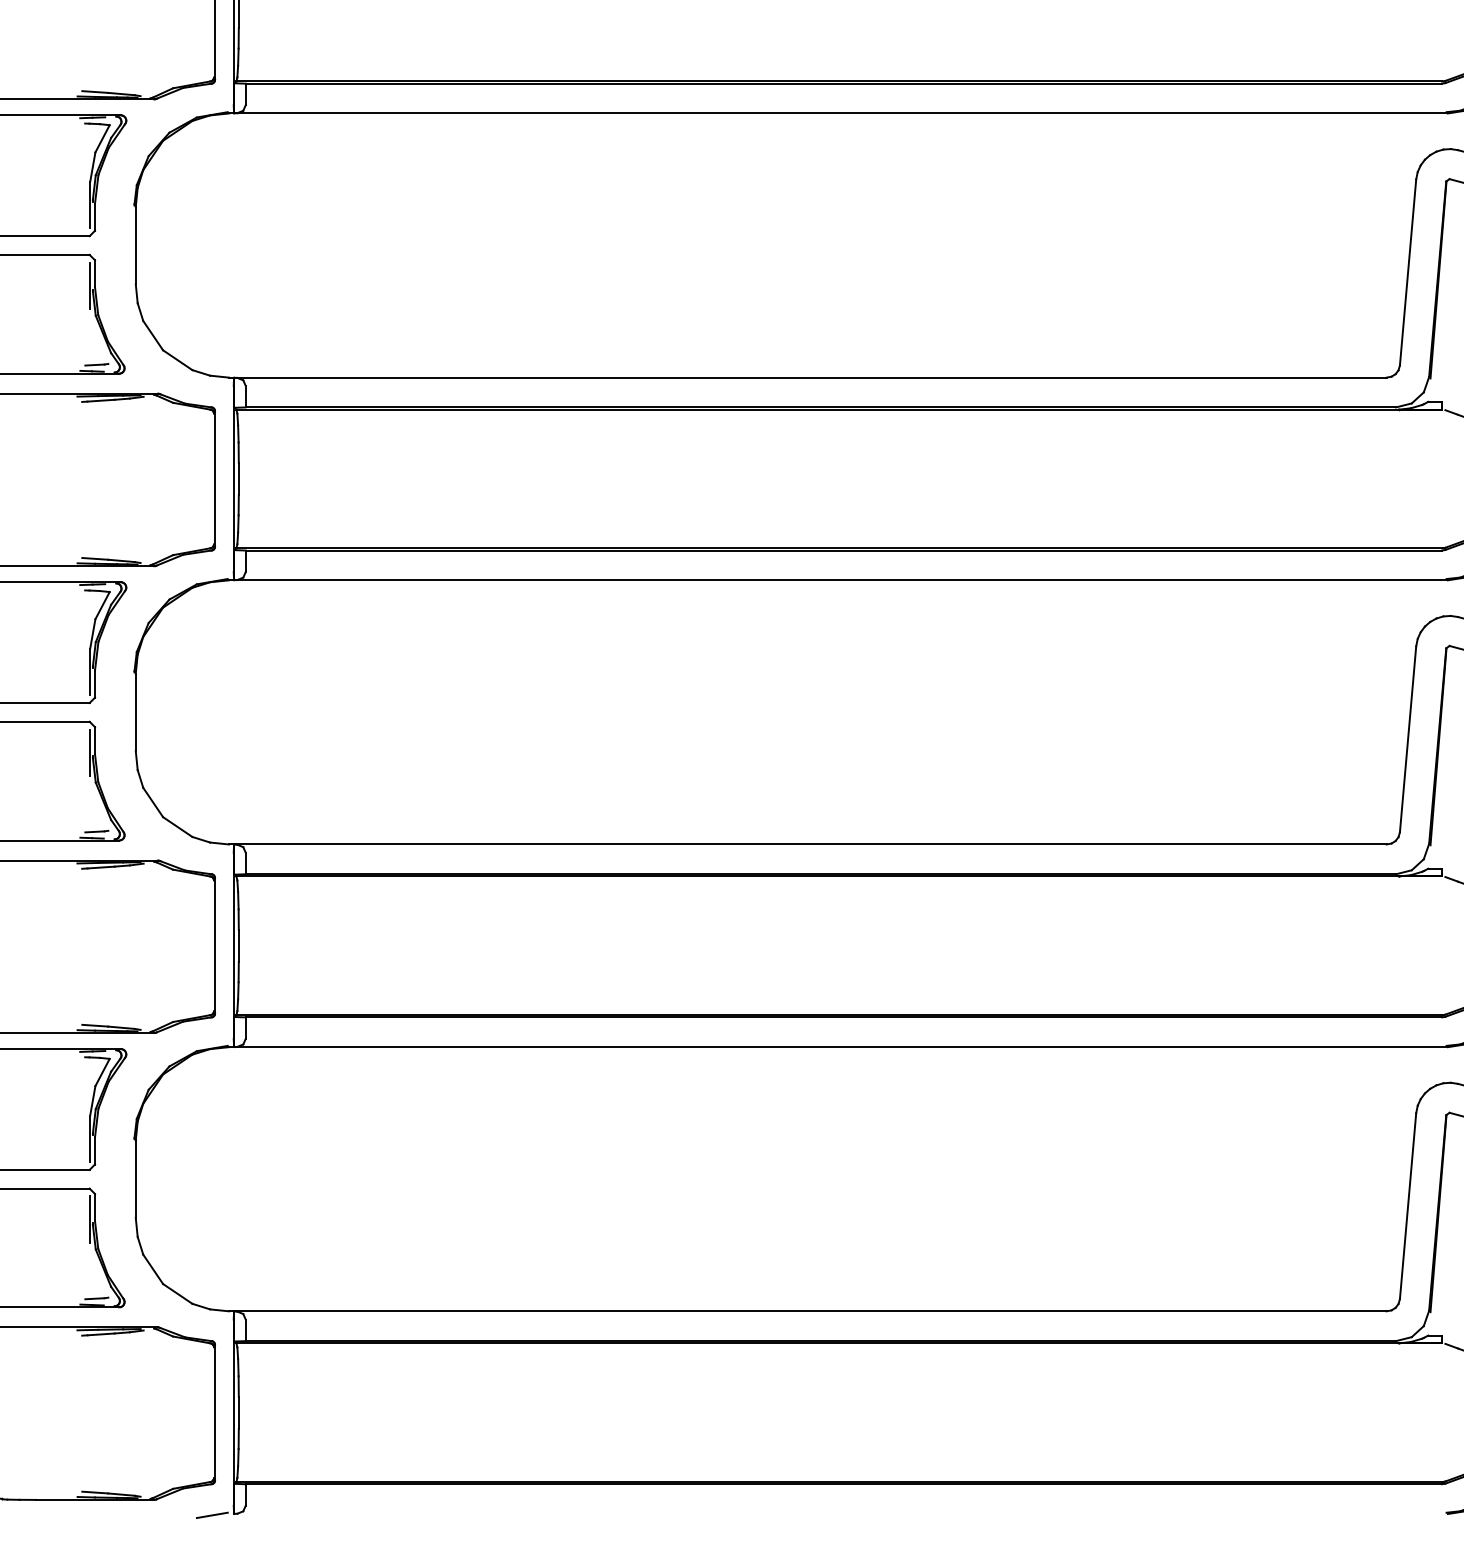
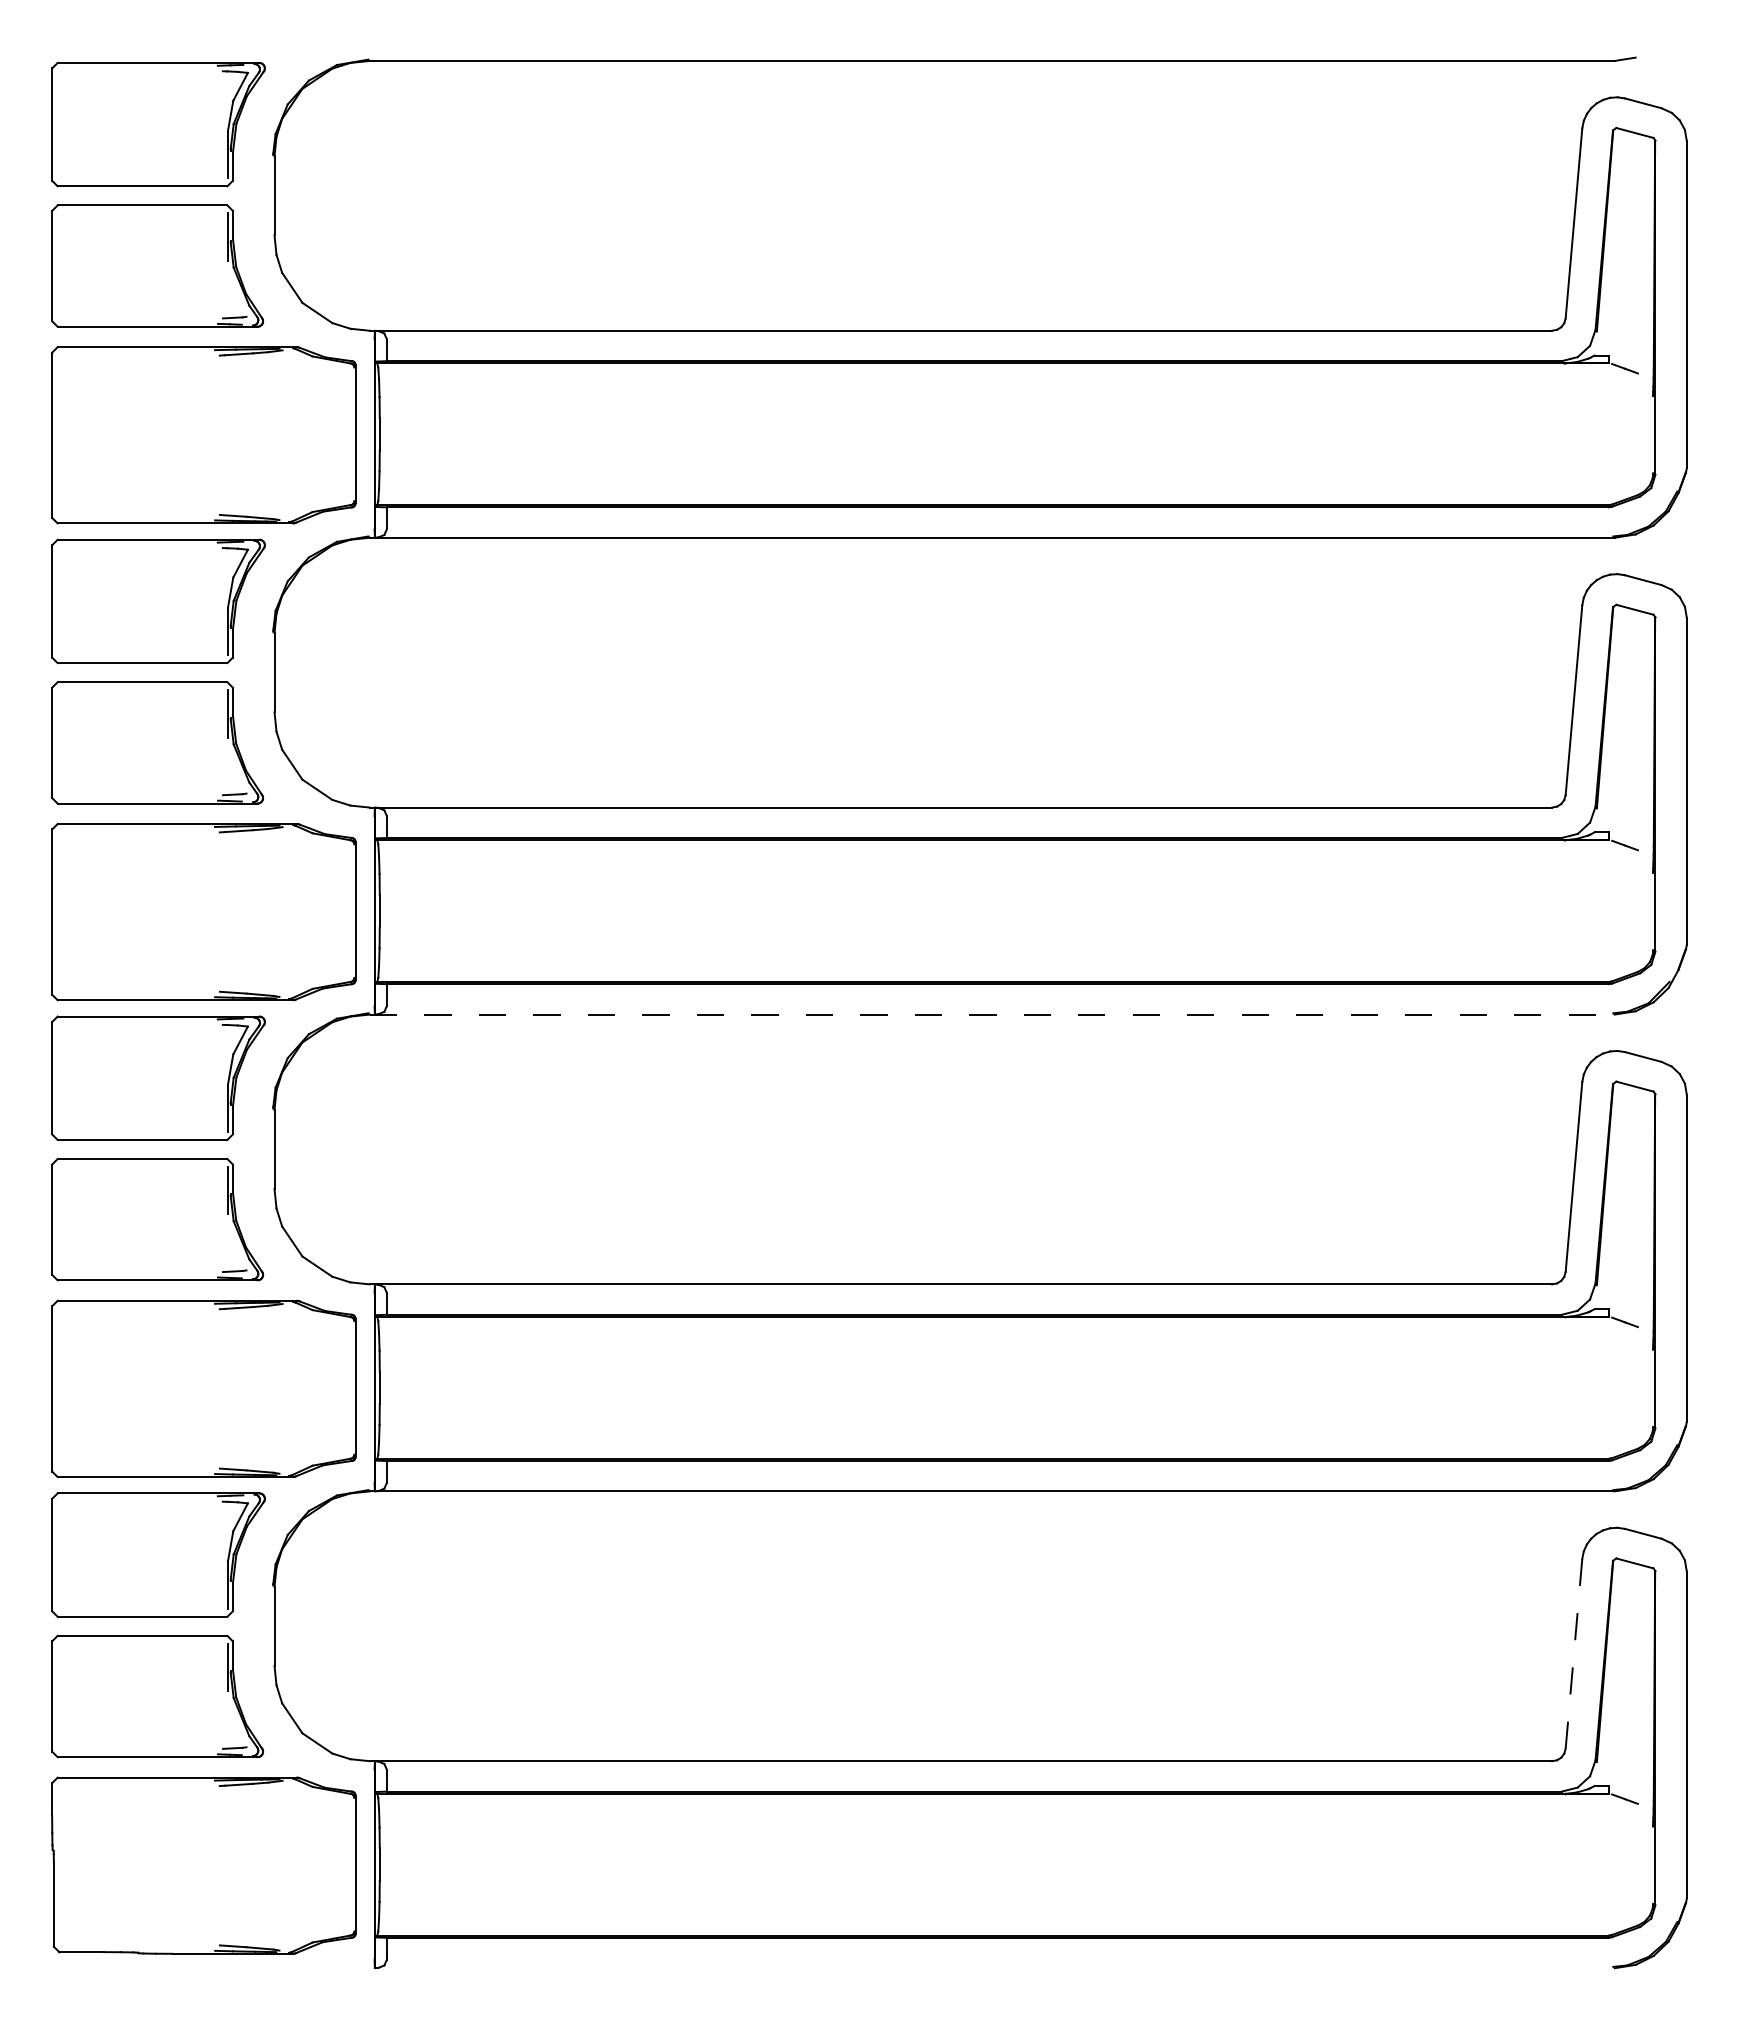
line: (838, 580) -> (992, 1014), solid -> dashed
line: (1408, 1205) -> (1574, 1653), solid -> dashed
line: (212, 1515) -> (352, 1969), removed

